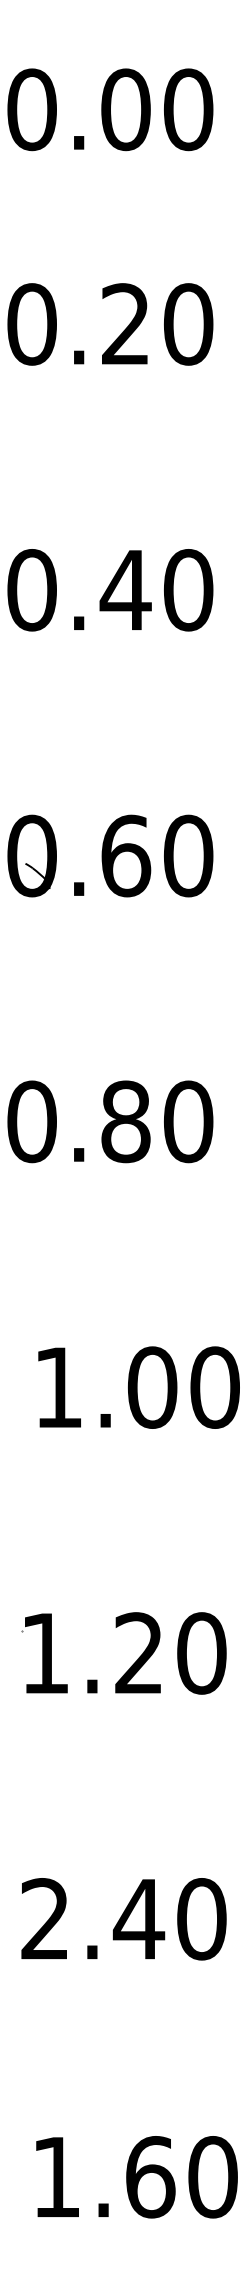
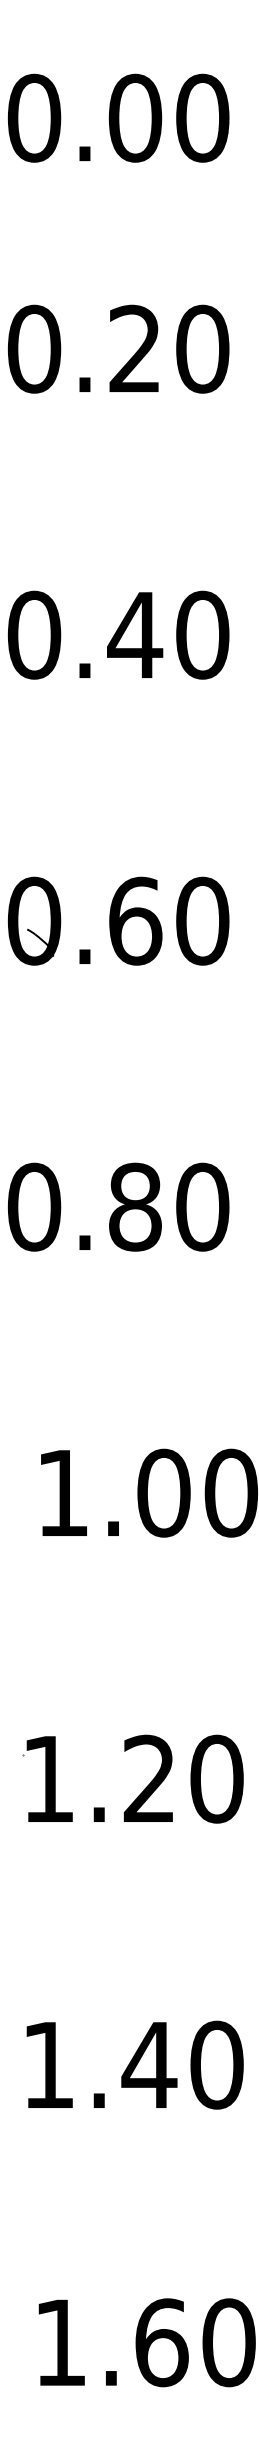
text: (44, 1917) -> (47, 2063), 2.40 -> 1.40

